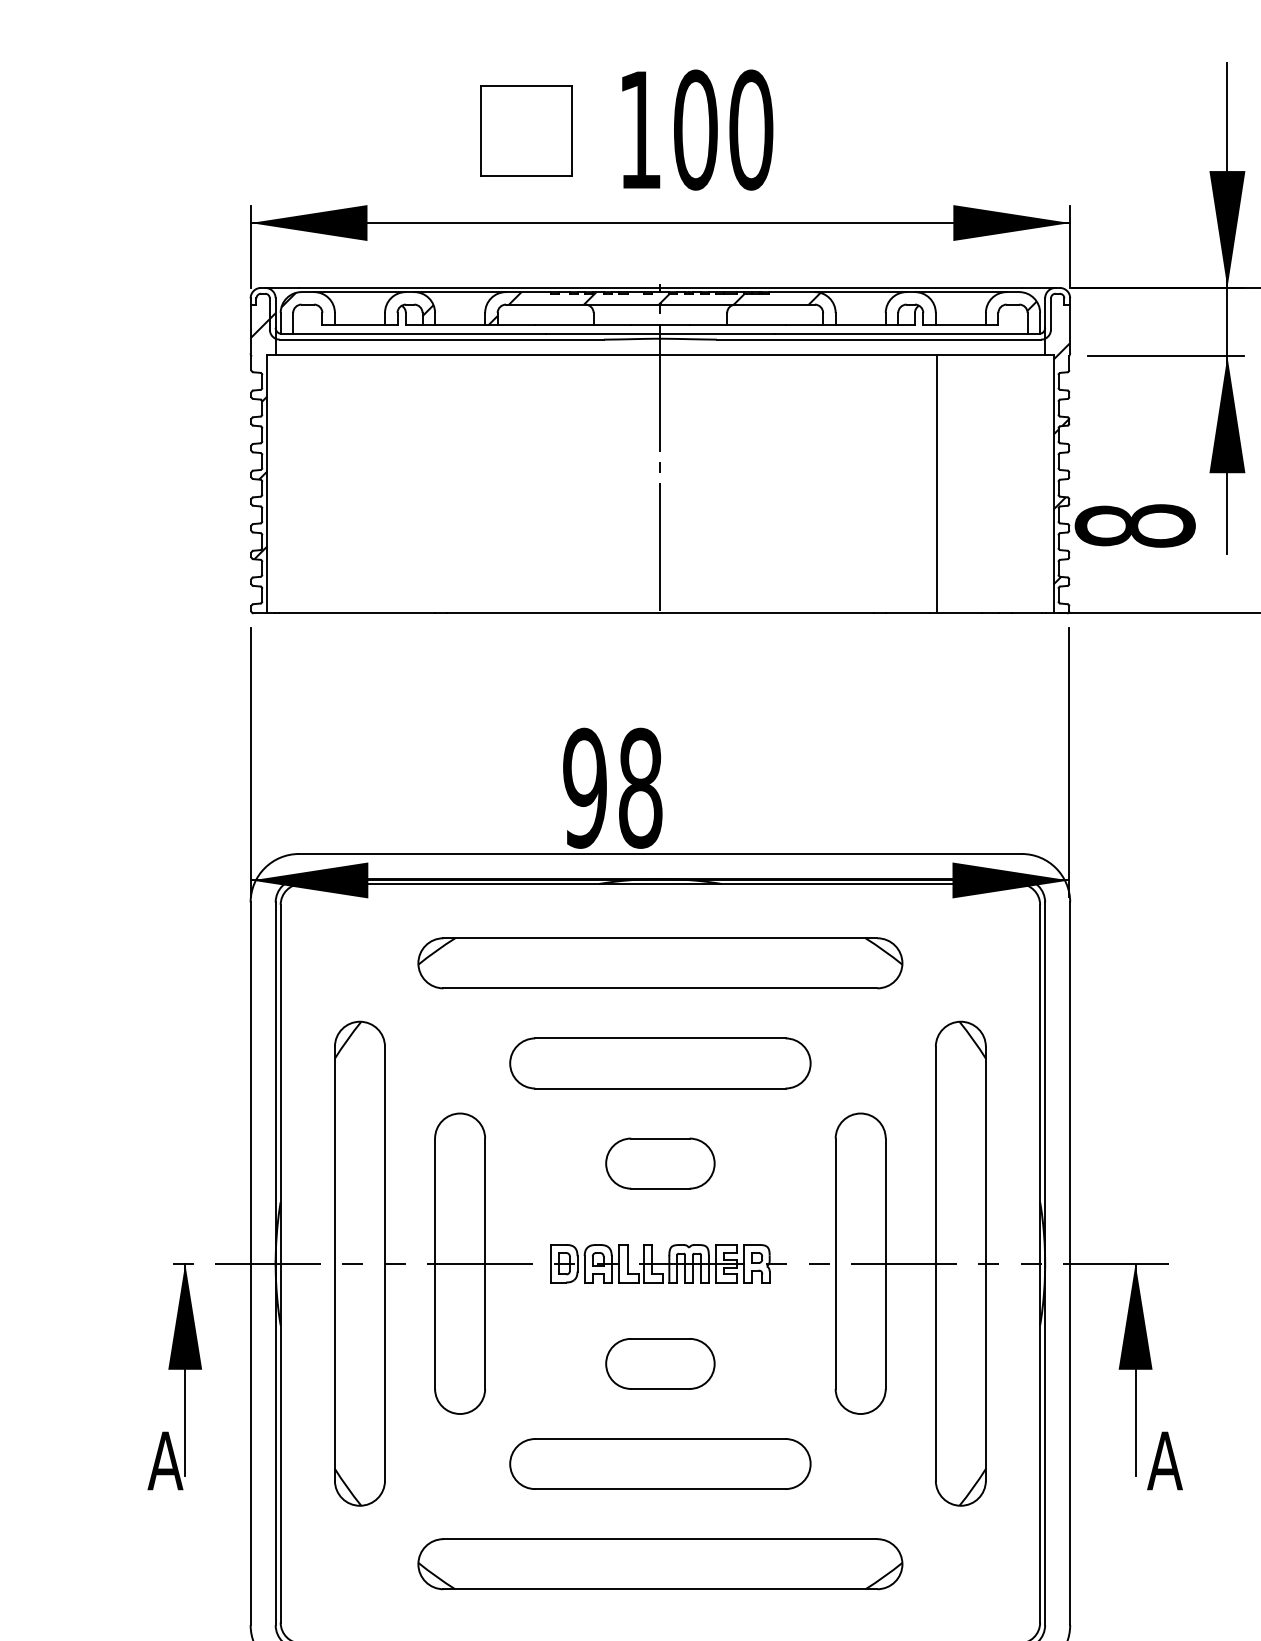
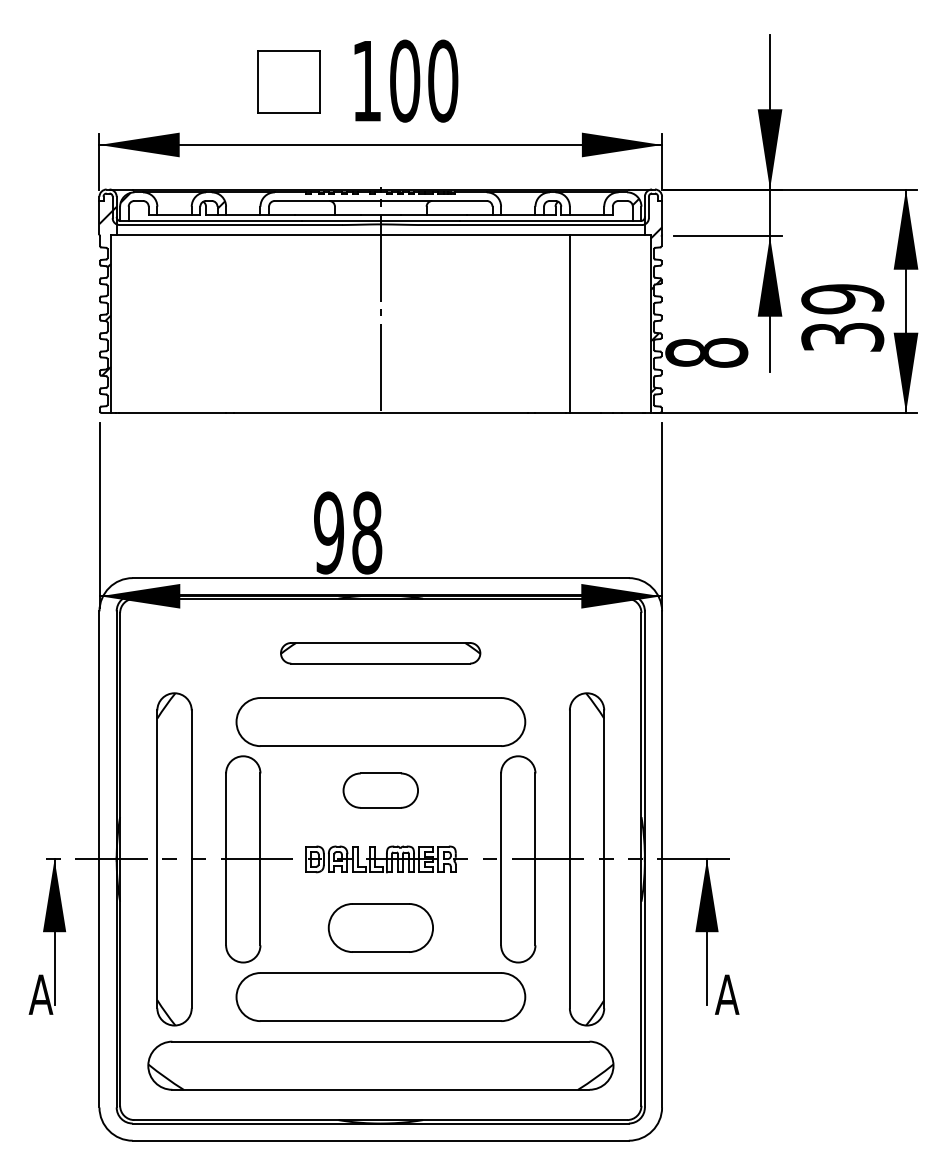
hatch: (654, 308) -> (376, 203), removed
part: (659, 963) -> (380, 653), size x0.6
part: (659, 1062) -> (380, 721), size x1.4
part: (659, 1364) -> (380, 928), size x1.4
part: (659, 1463) -> (380, 996), size x1.4
part: (659, 1563) -> (380, 1065), size x1.4

